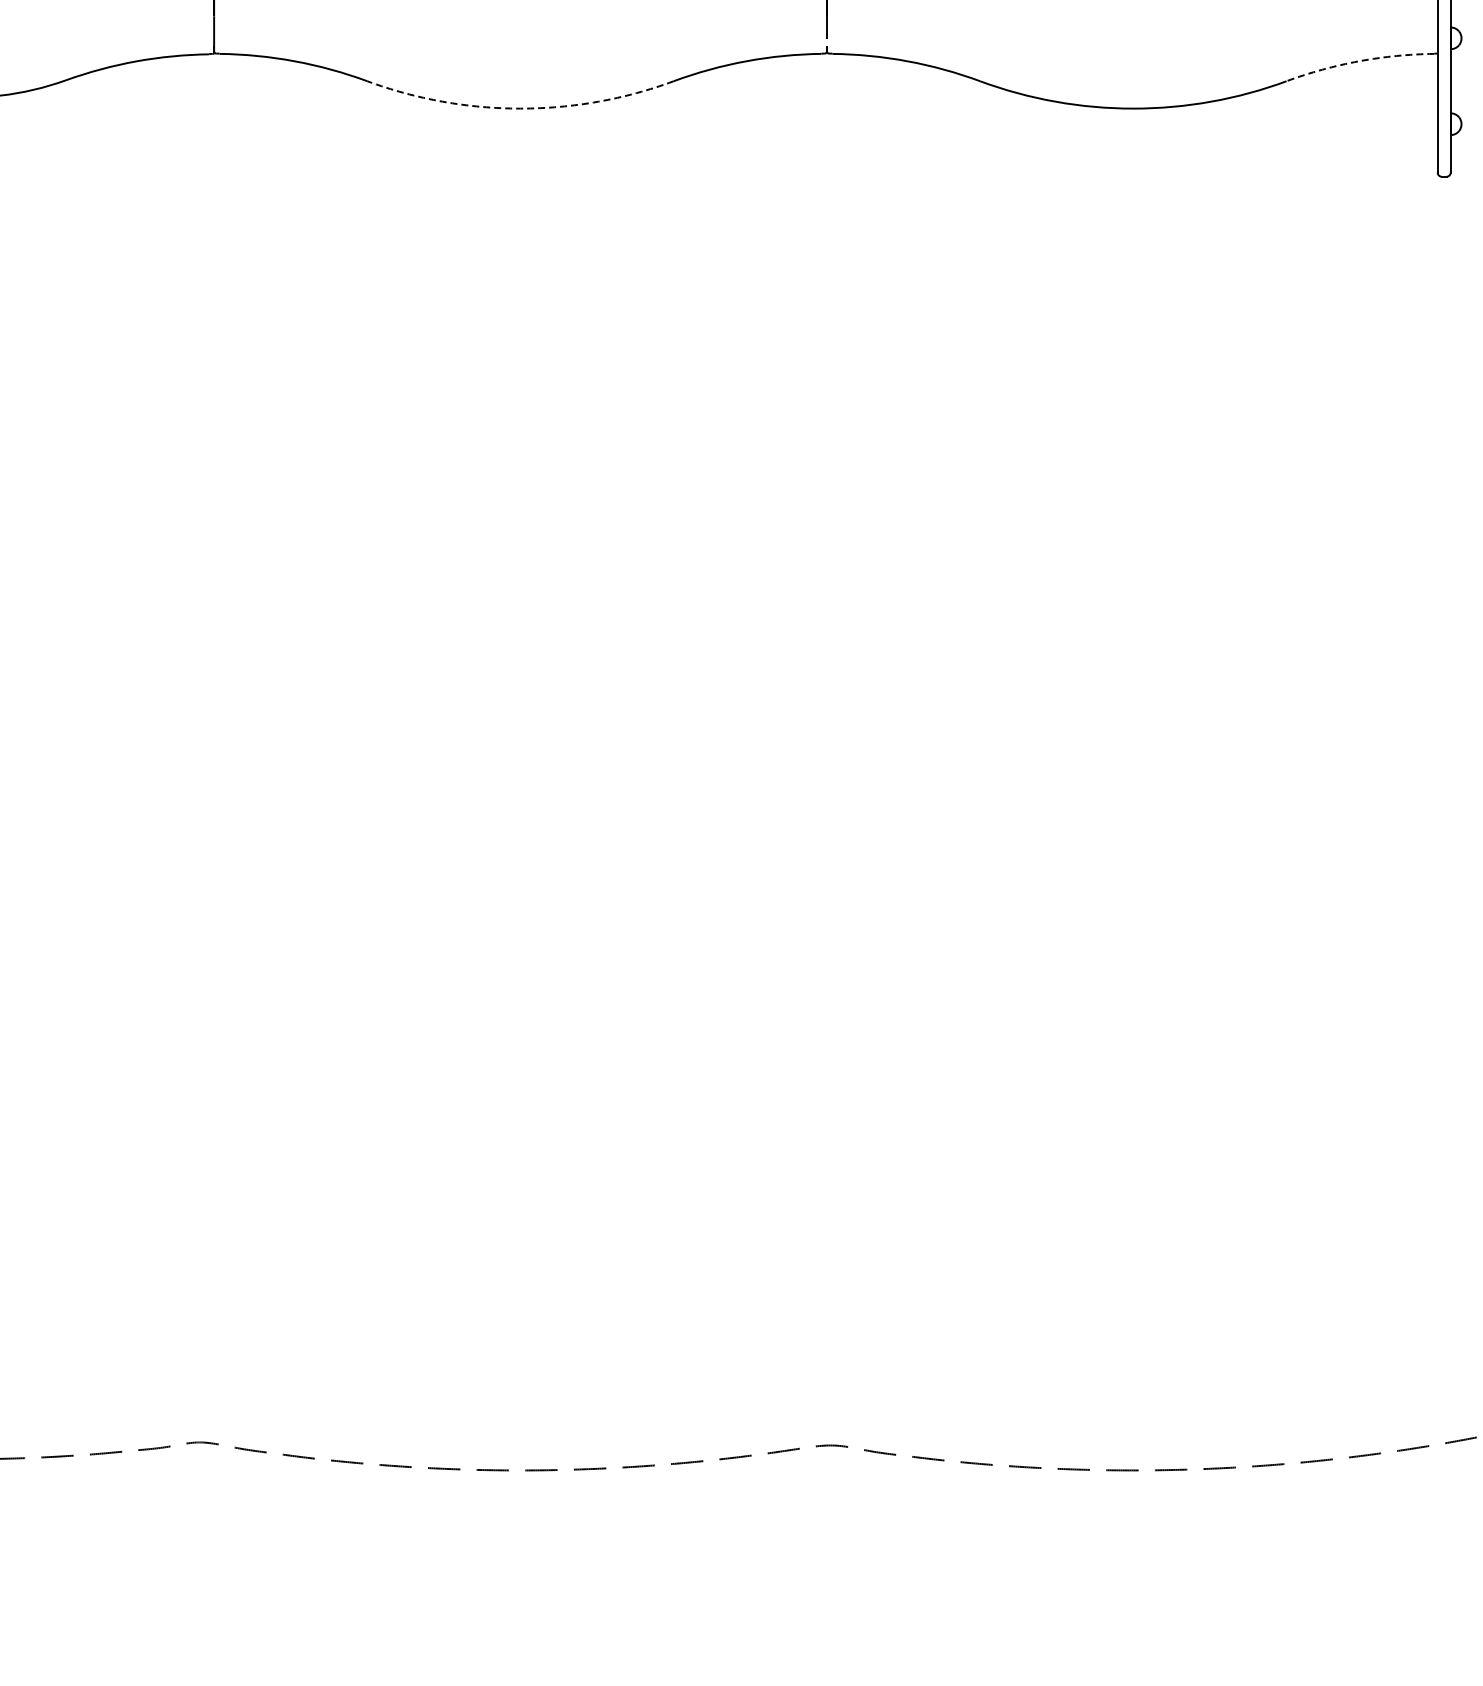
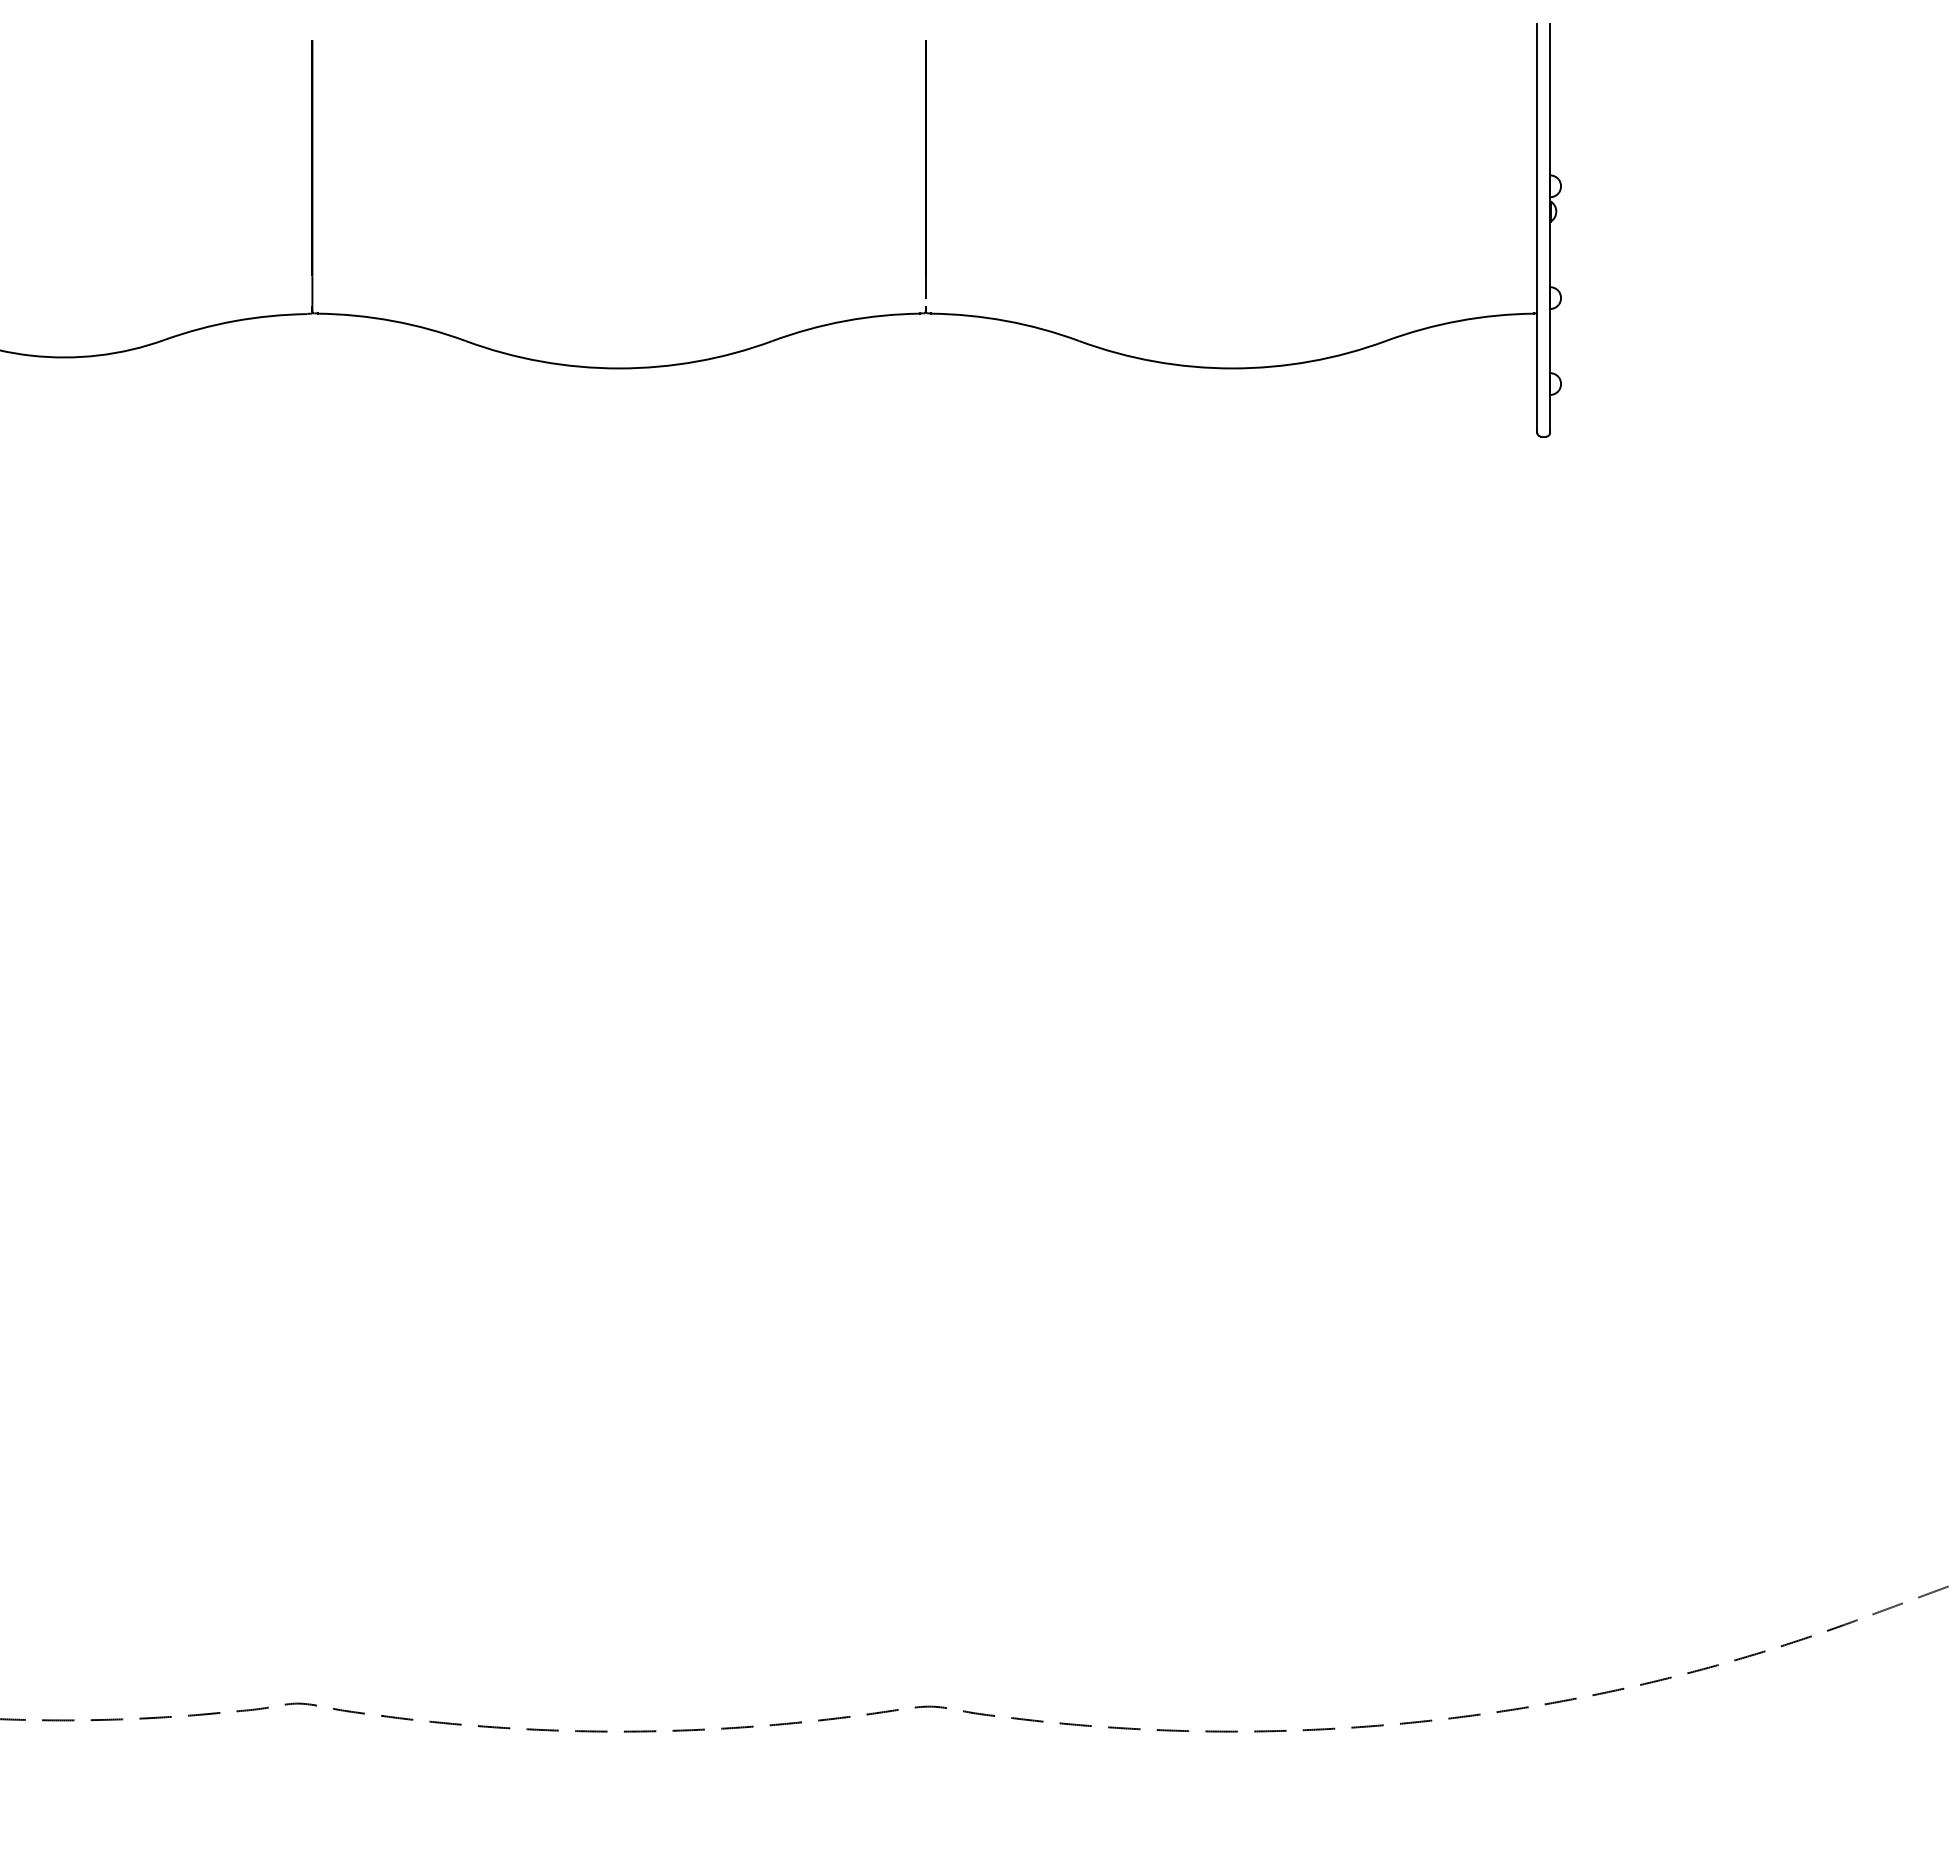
arc: (1359, 61) -> (1458, 321), dashed -> solid
line: (520, 108) -> (619, 368), dashed -> solid

